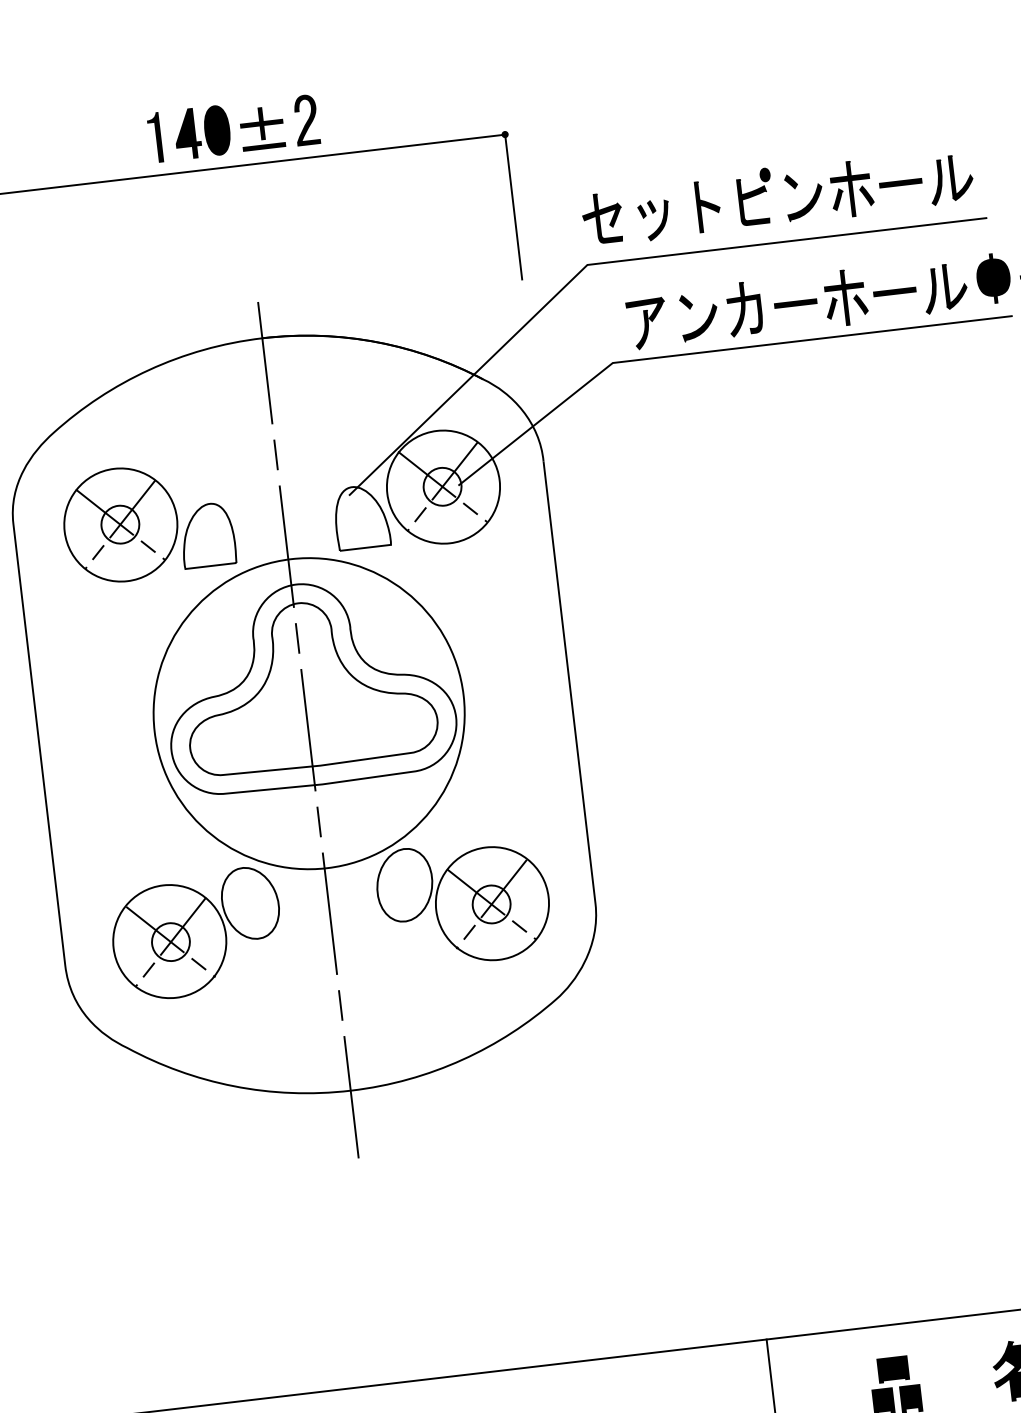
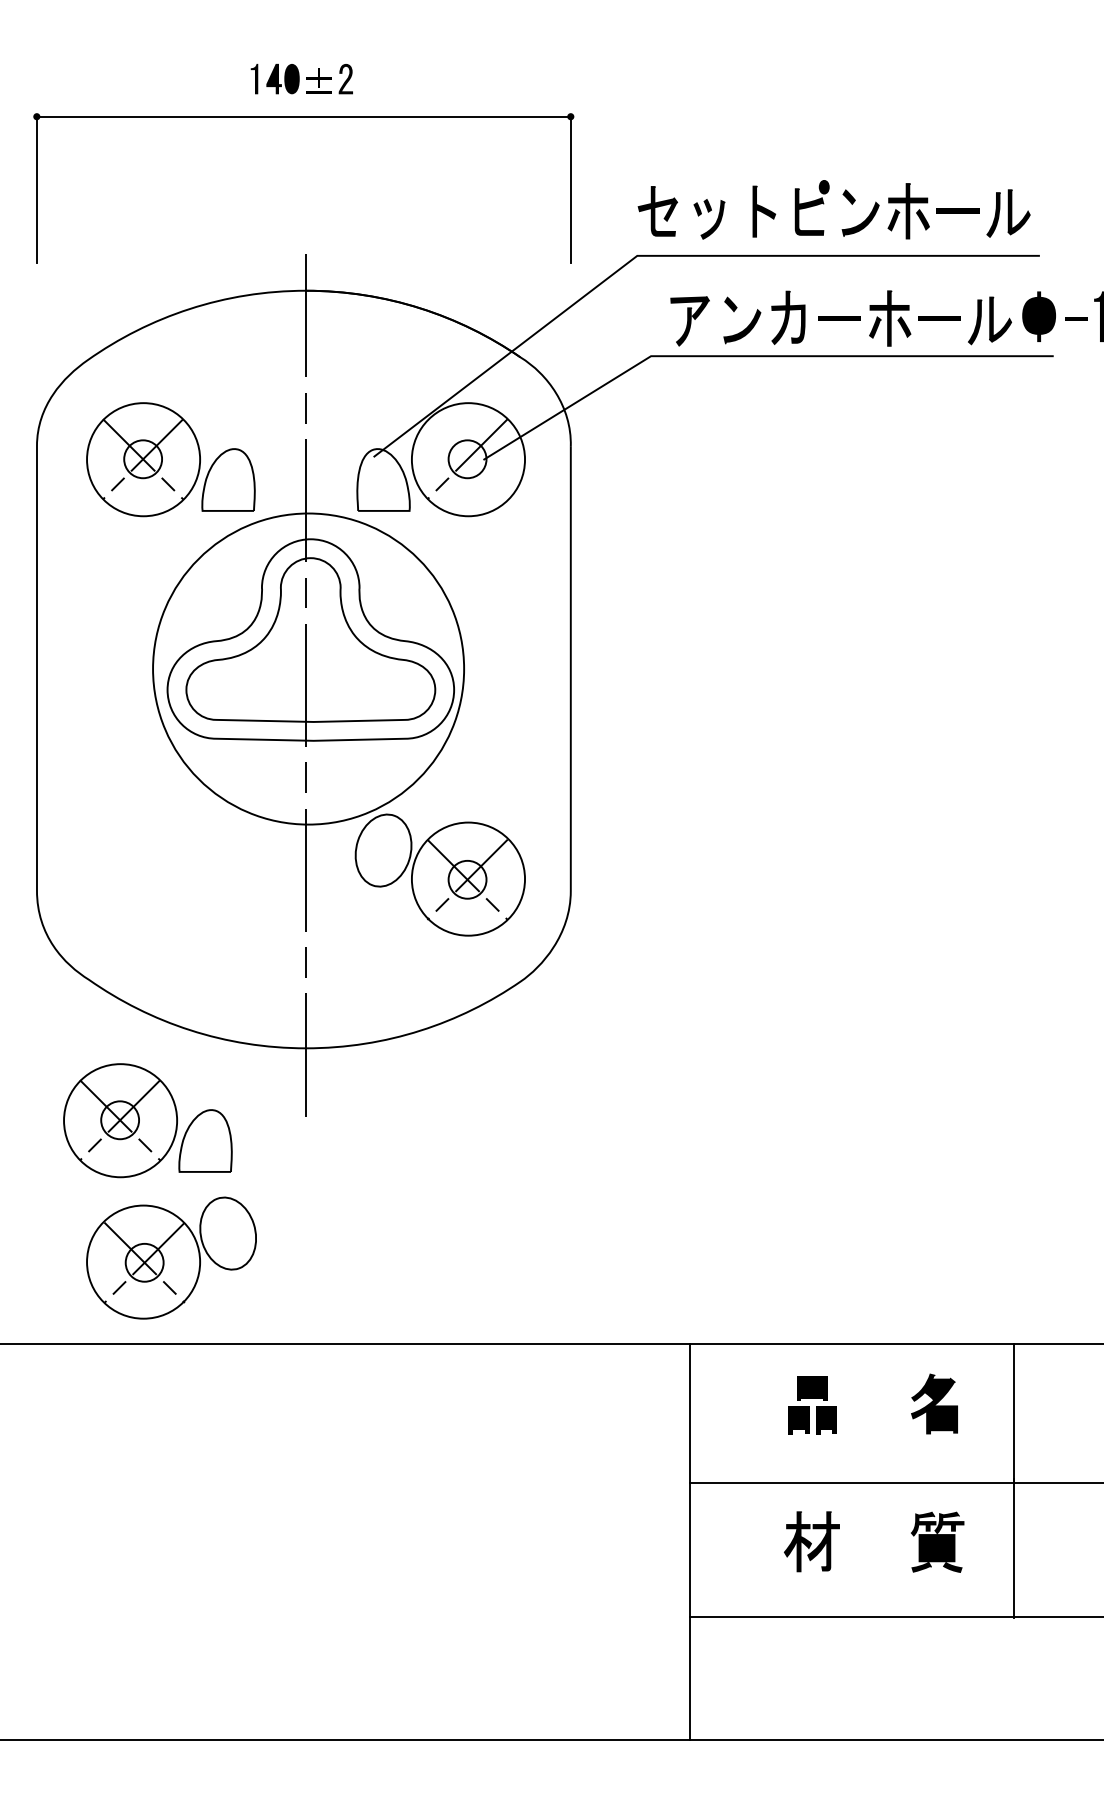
part: (233, 128) -> (301, 78), size x0.6
line: (442, 487) -> (467, 459), removed
part: (196, 933) -> (171, 1257), moved
part: (201, 1180) -> (147, 1120), added

